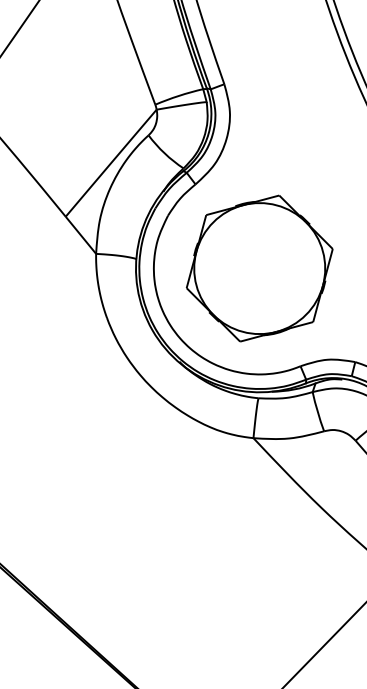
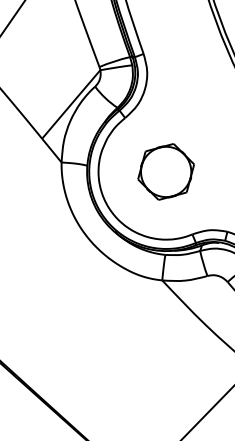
part: (258, 267) -> (165, 171), size x0.6

